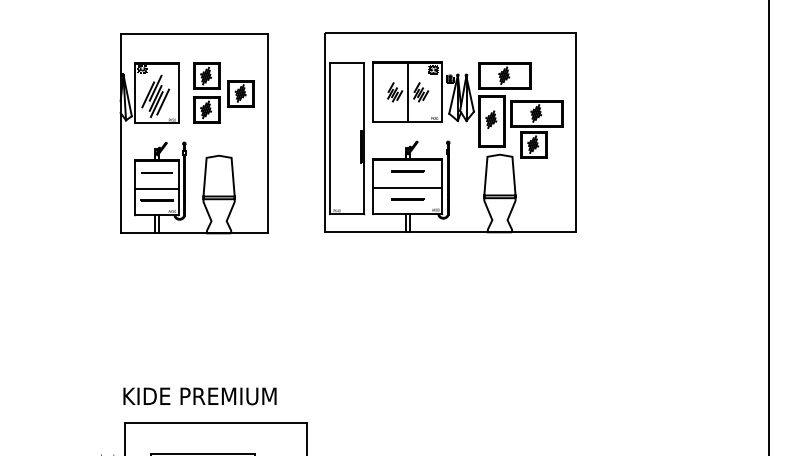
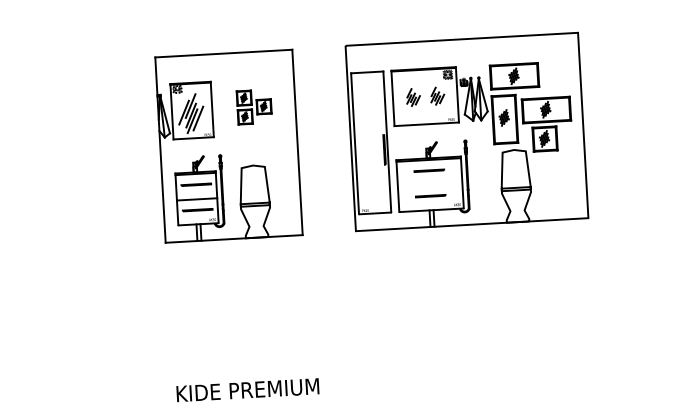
part: (223, 92) -> (253, 106), size x0.6
line: (407, 92) -> (424, 96), removed
line: (407, 187) -> (429, 185), removed

